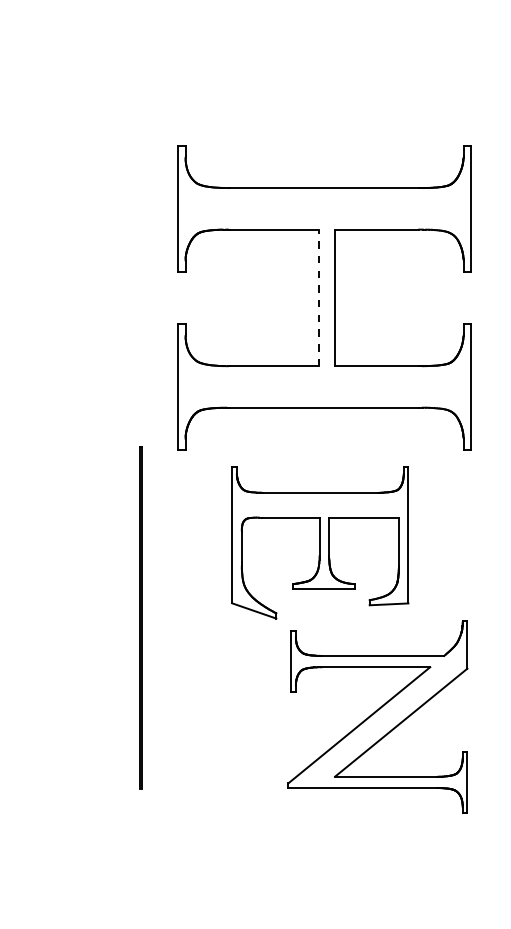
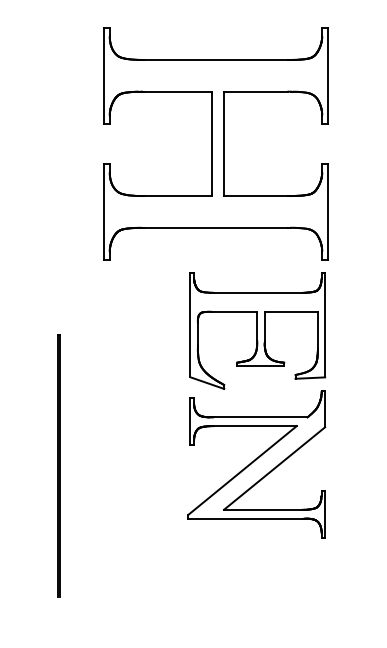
line: (319, 297) -> (212, 143), dashed -> solid
part: (320, 542) -> (257, 330), moved
line: (140, 617) -> (58, 465), moved

